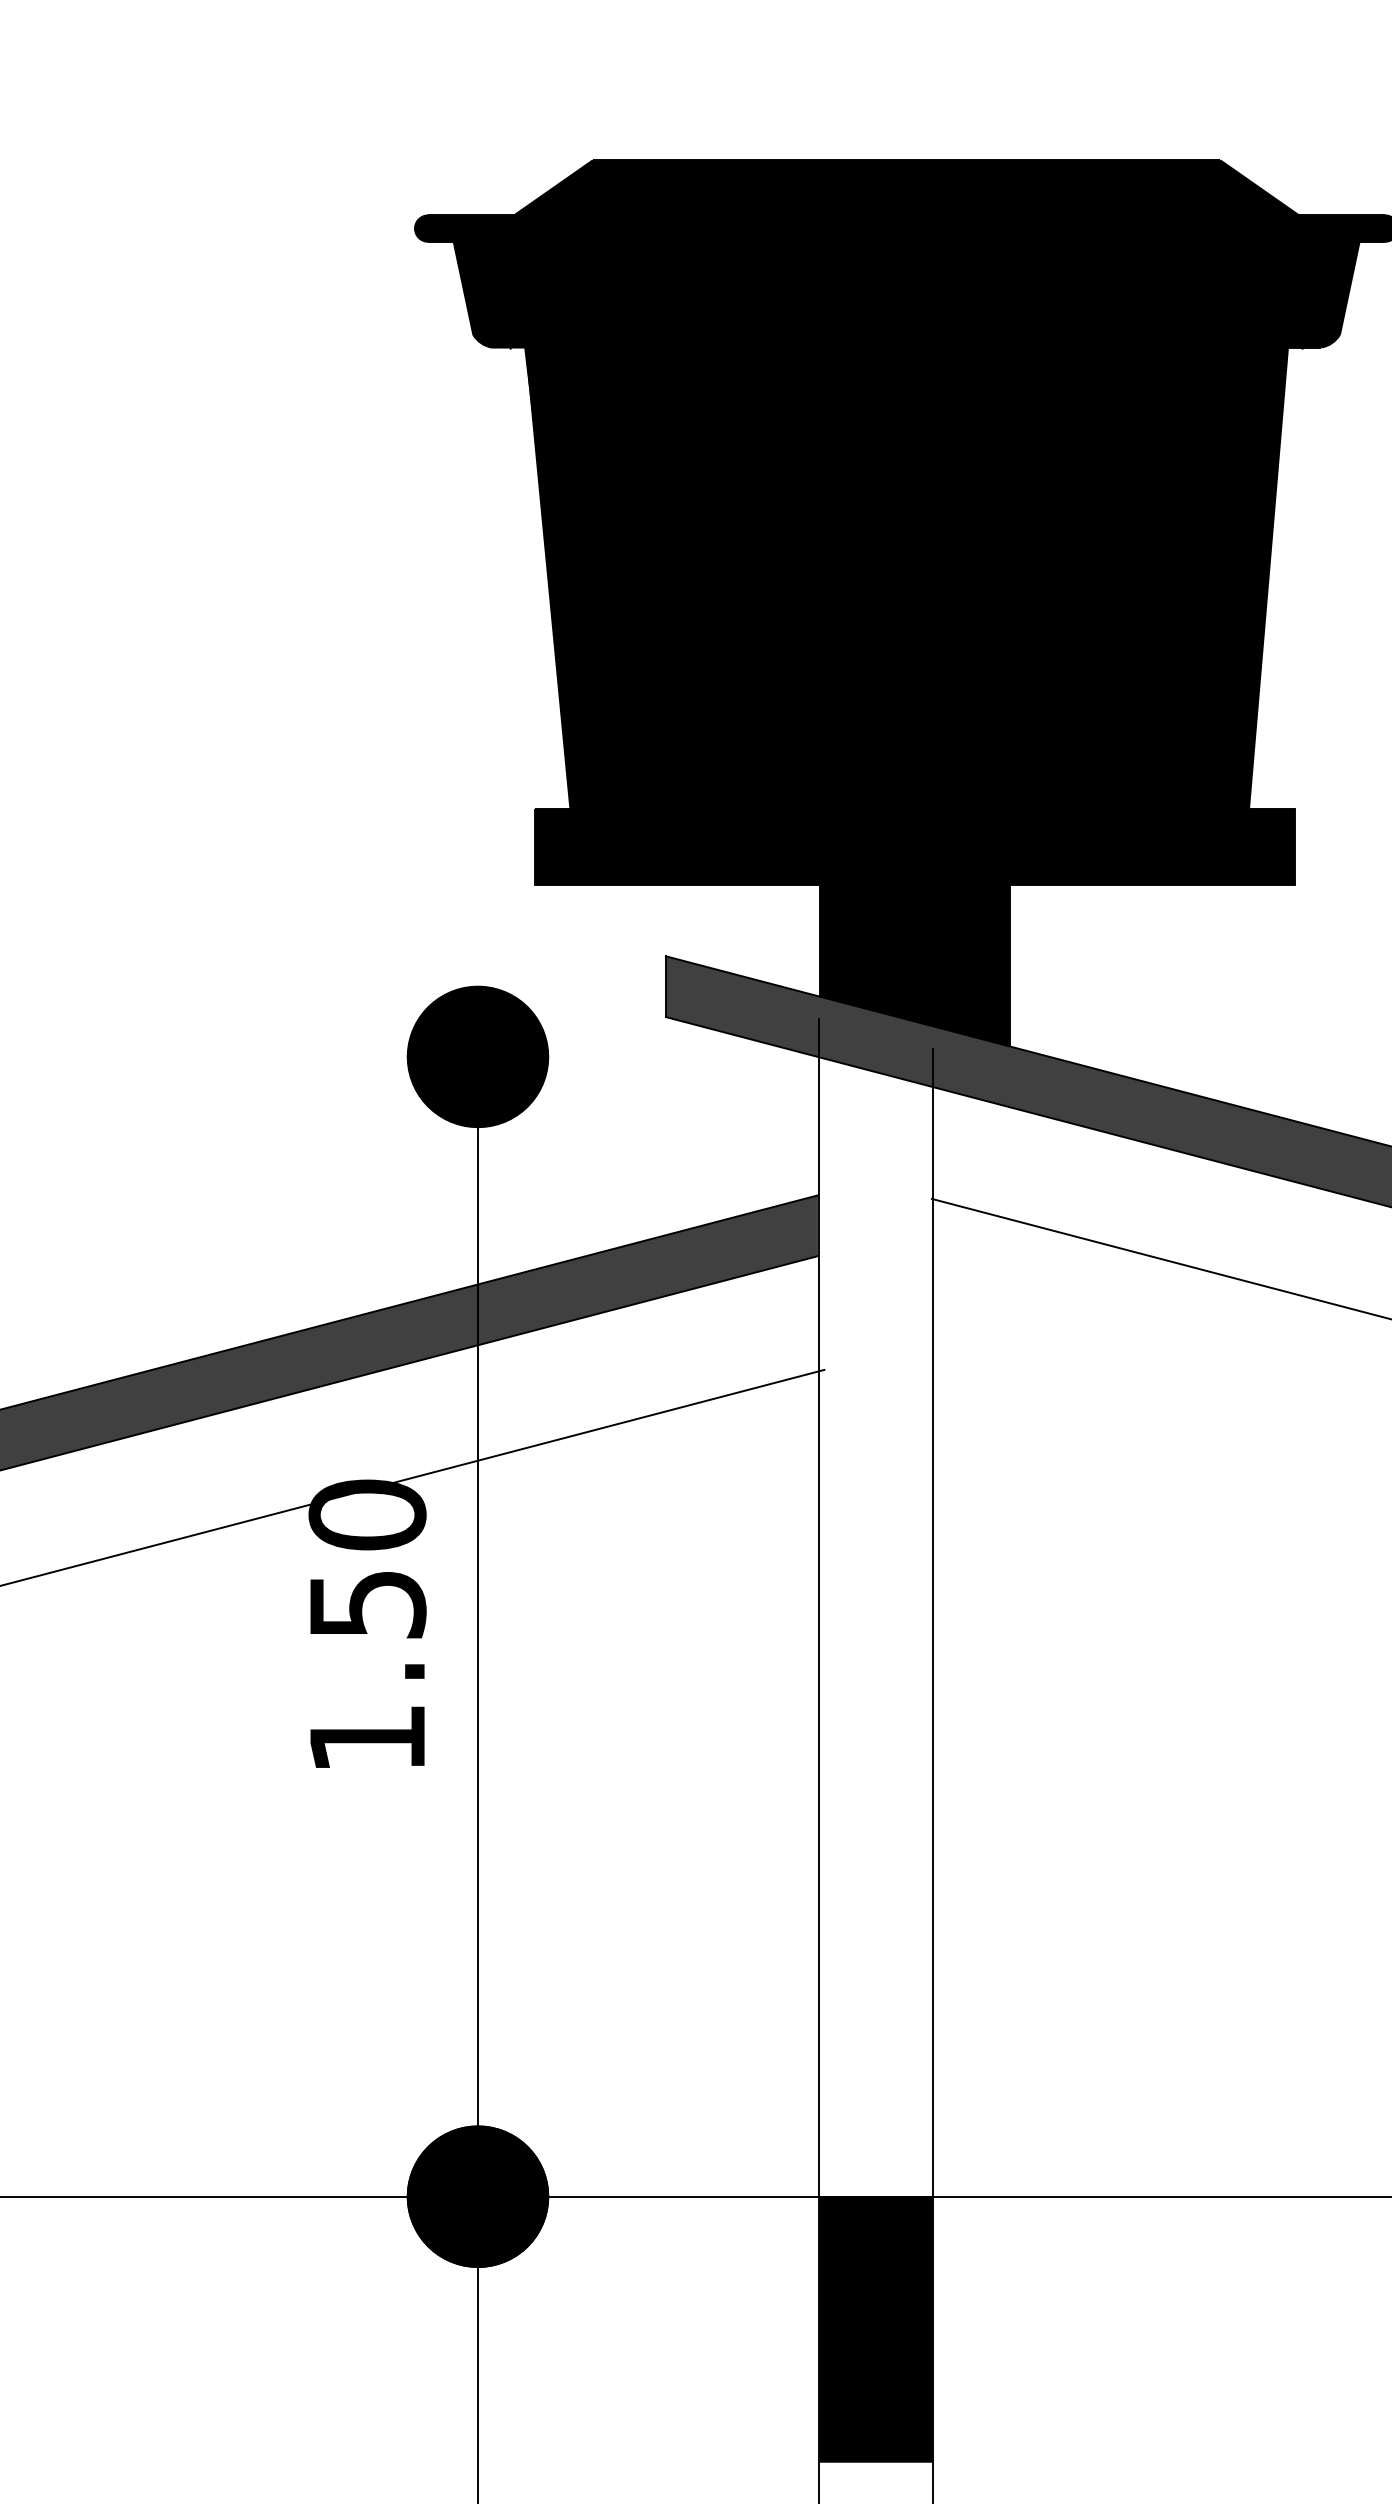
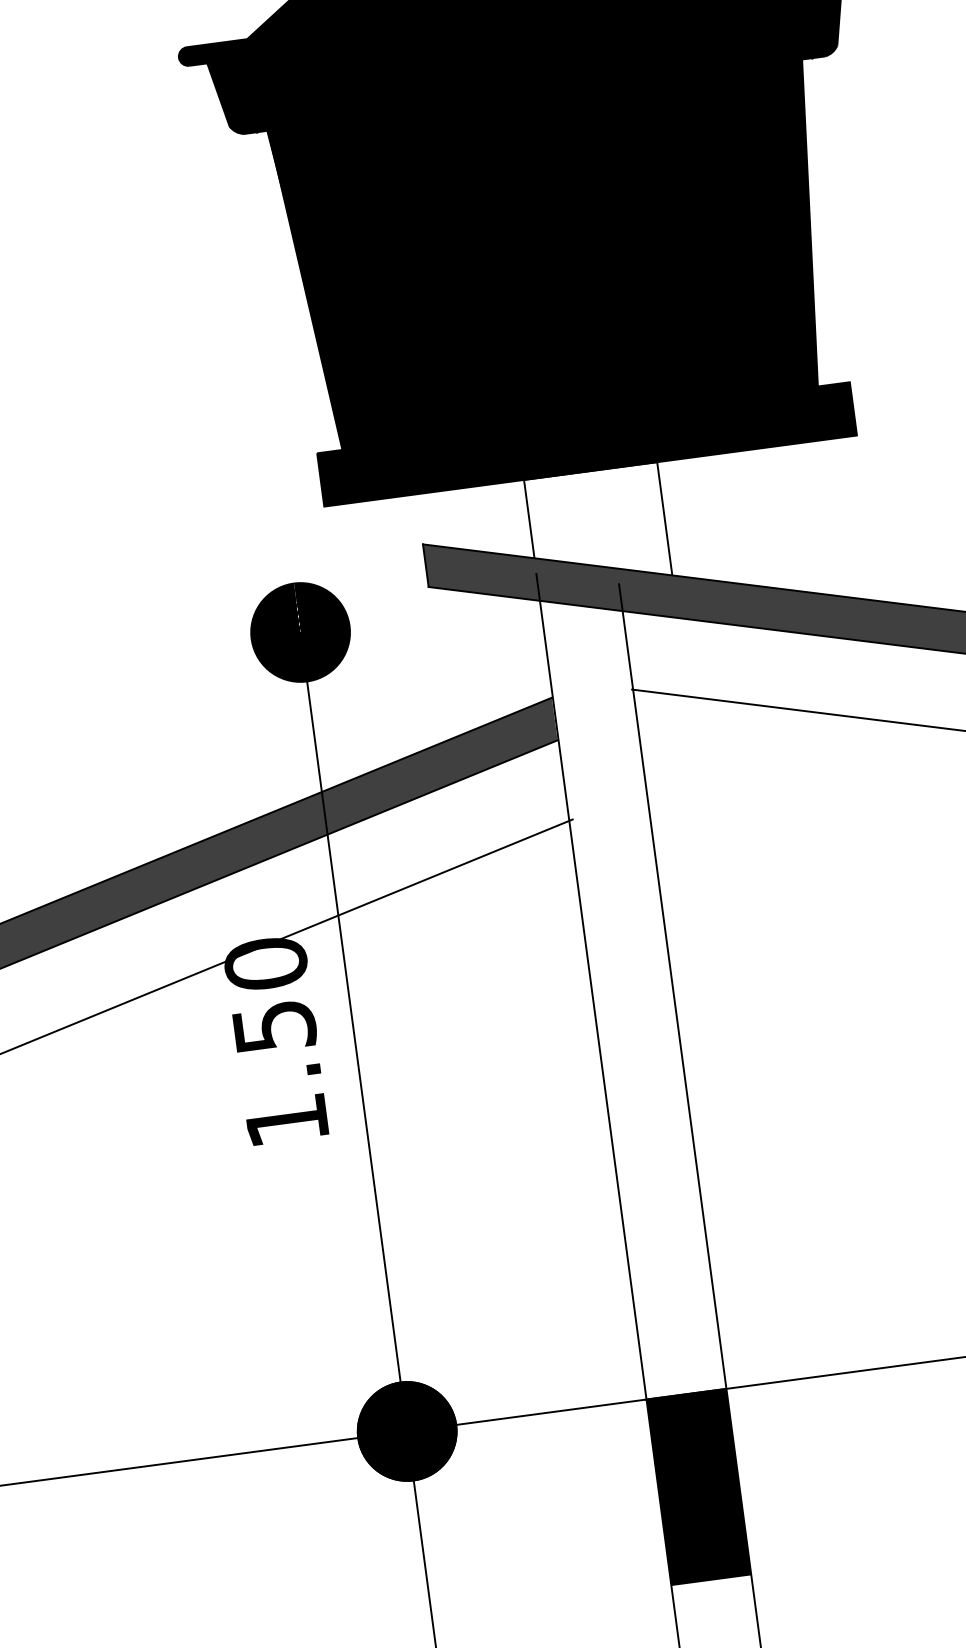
fill: (914, 965) -> (598, 527), removed

